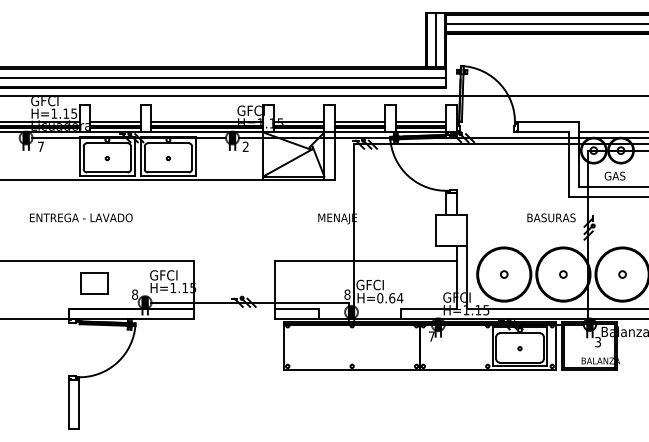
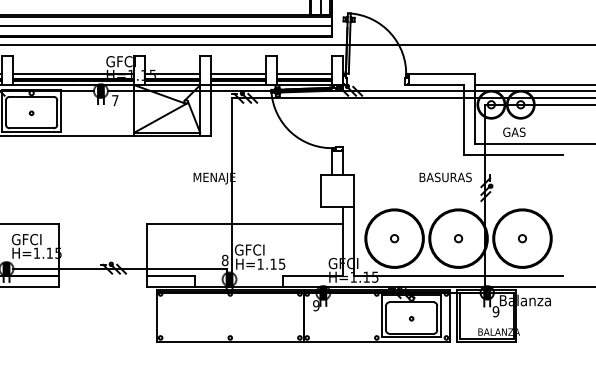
text: (245, 146) -> (114, 100), 2 -> 7
text: (390, 298) -> (271, 264), H=0.64 -> H=1.15
text: (431, 336) -> (315, 305), 7 -> 9
text: (598, 342) -> (496, 312), 3 -> 9

